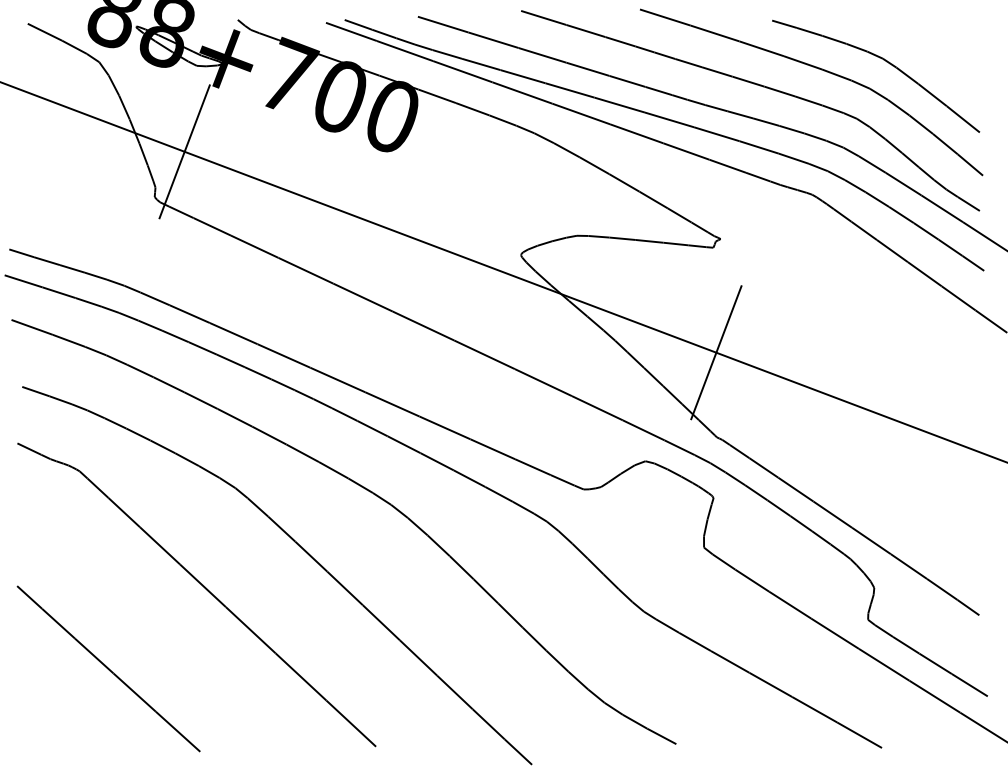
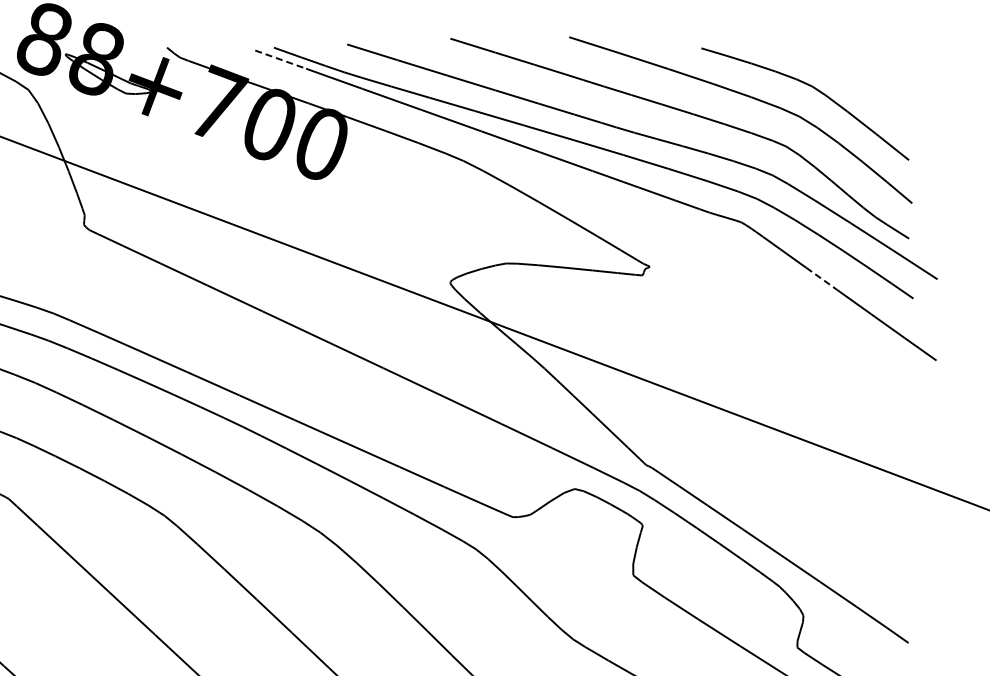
line: (351, 31) -> (280, 59), solid -> dashed
line: (184, 151) -> (113, 179), removed
line: (892, 251) -> (821, 279), solid -> dashed
line: (716, 352) -> (645, 380), removed

